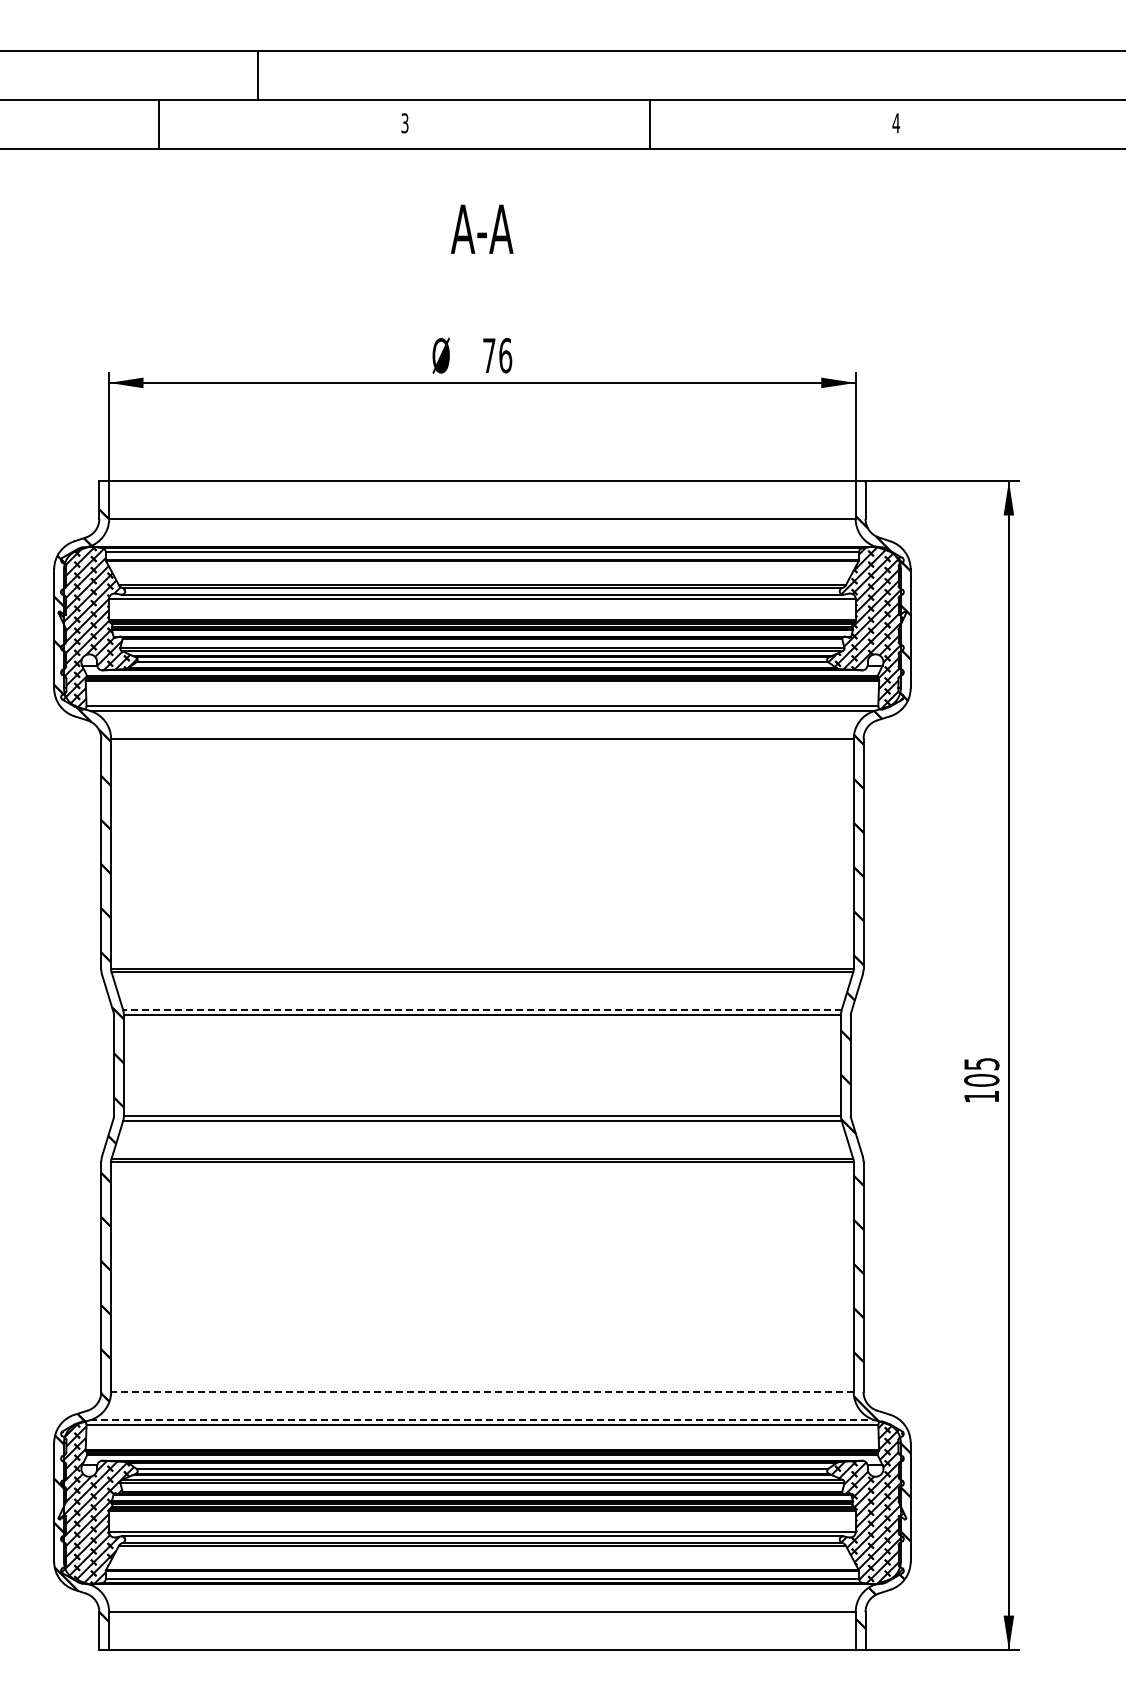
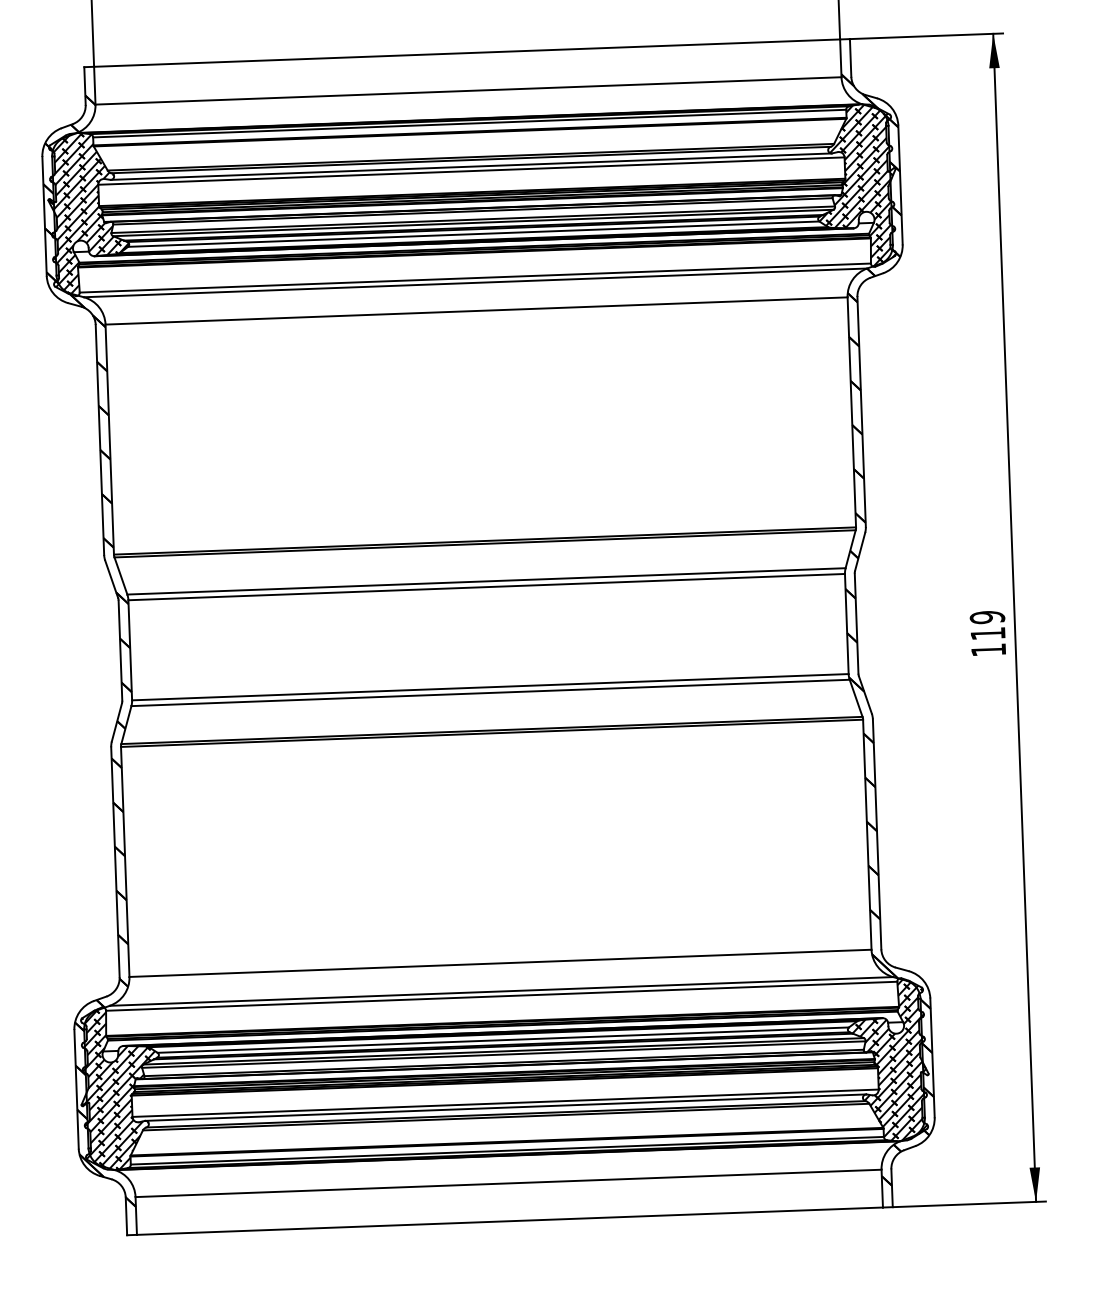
line: (481, 1009) -> (485, 581), dashed -> solid
text: (981, 1071) -> (987, 624), 105 -> 119
line: (481, 1391) -> (499, 962), dashed -> solid
line: (482, 1420) -> (501, 991), dashed -> solid

